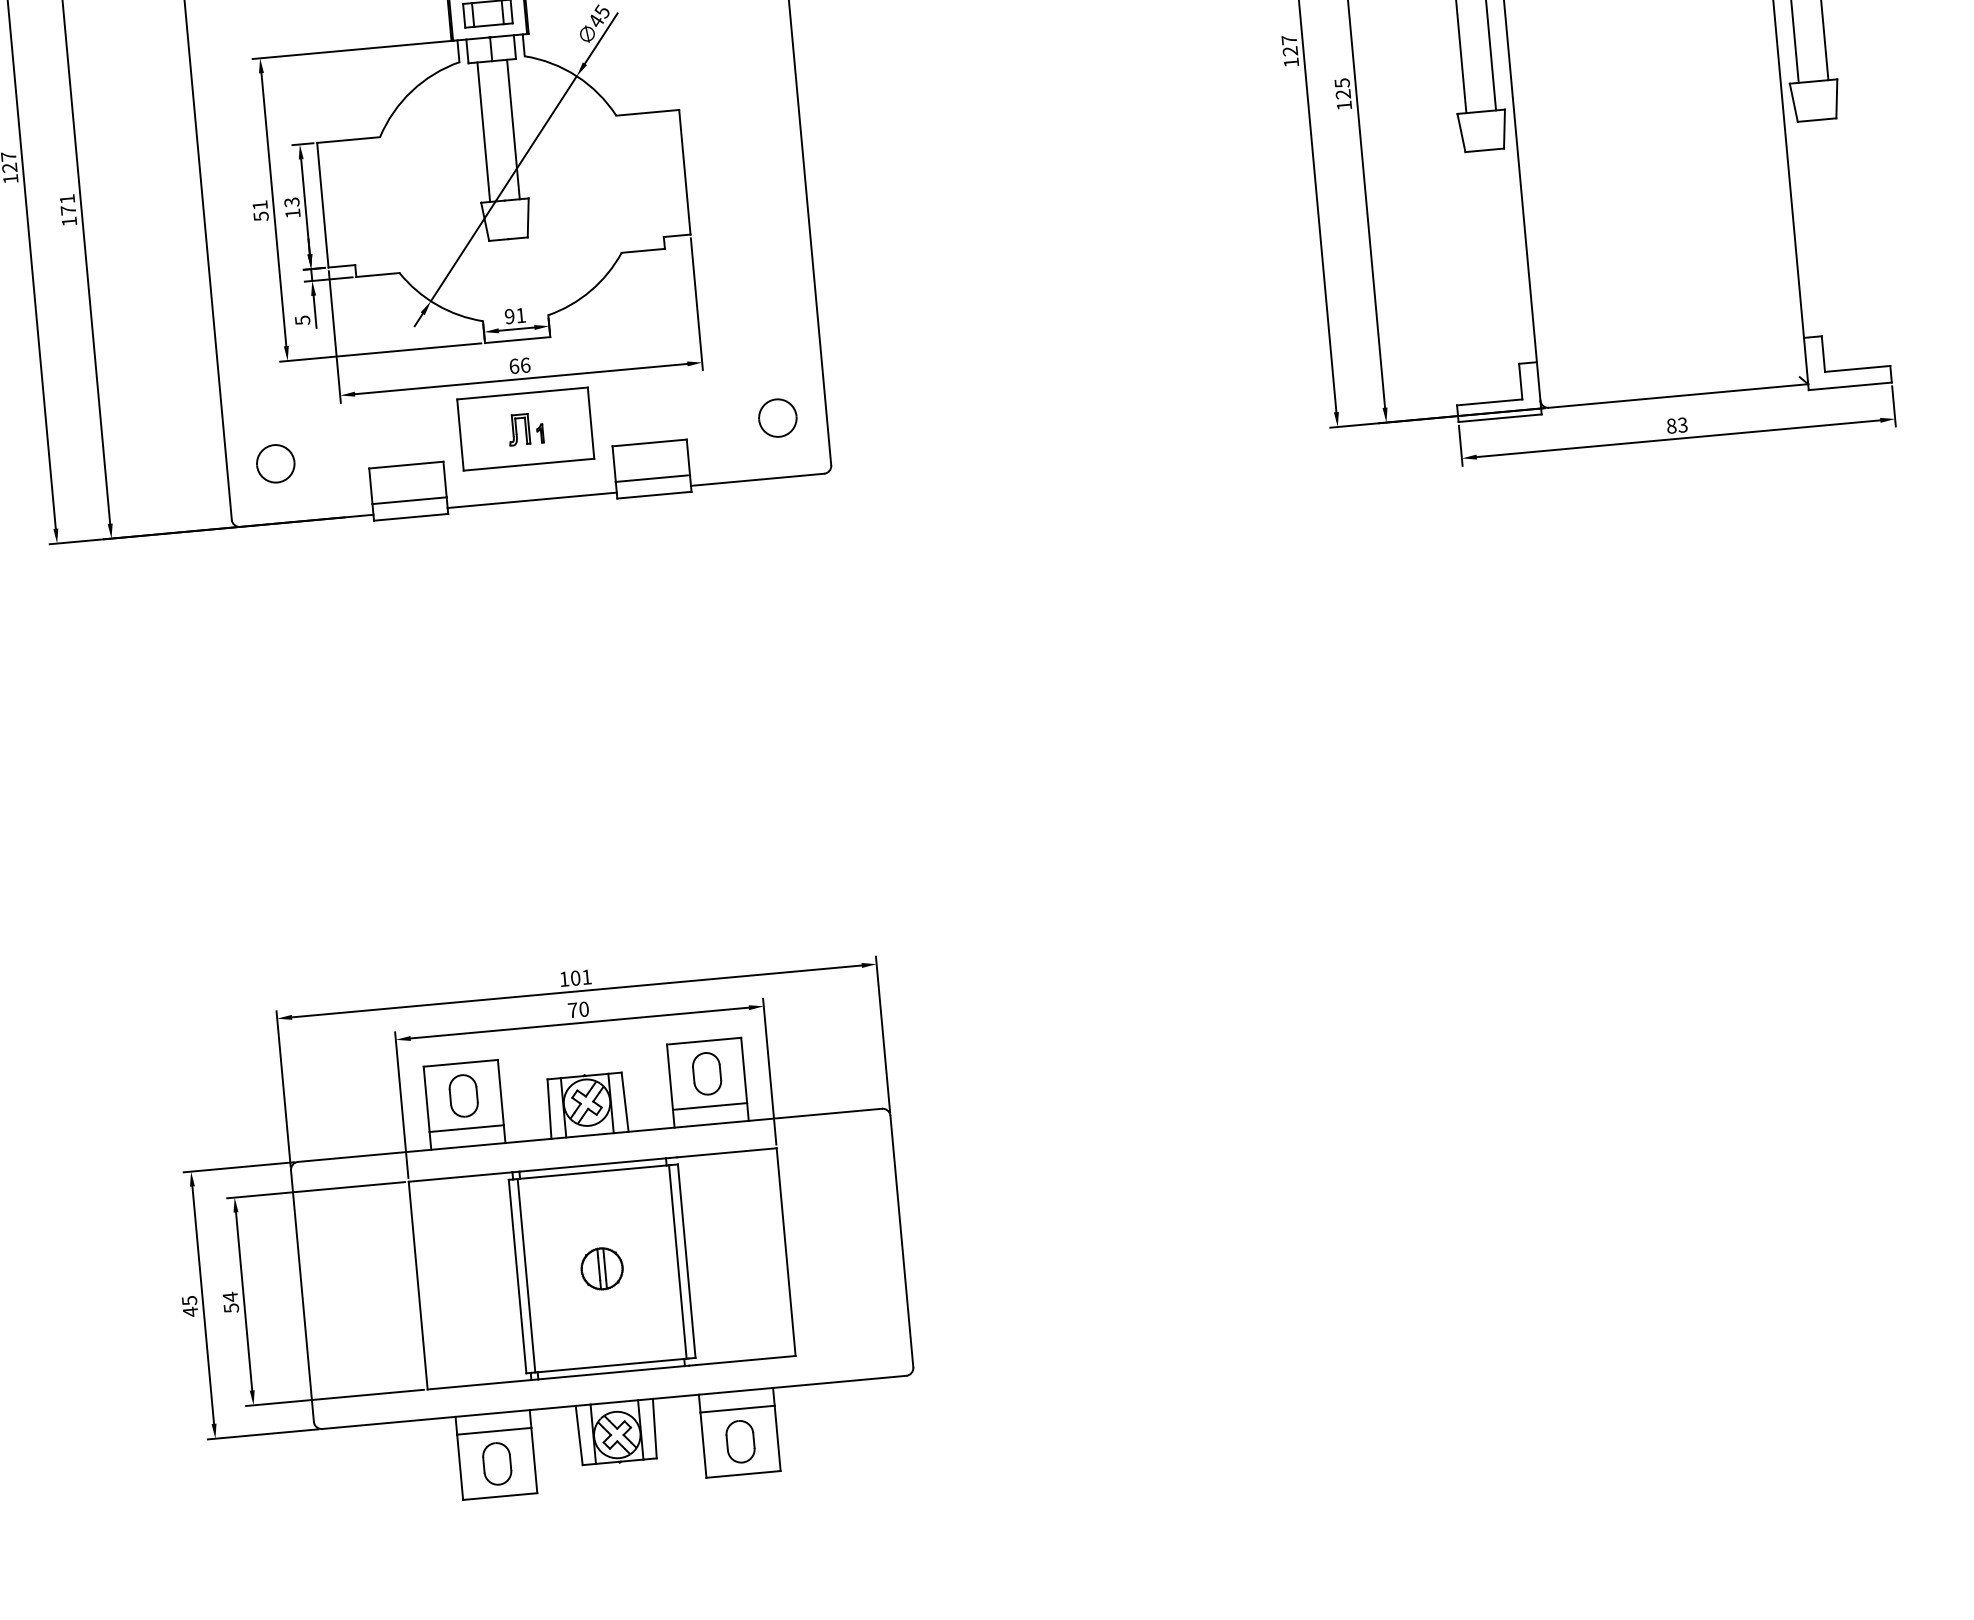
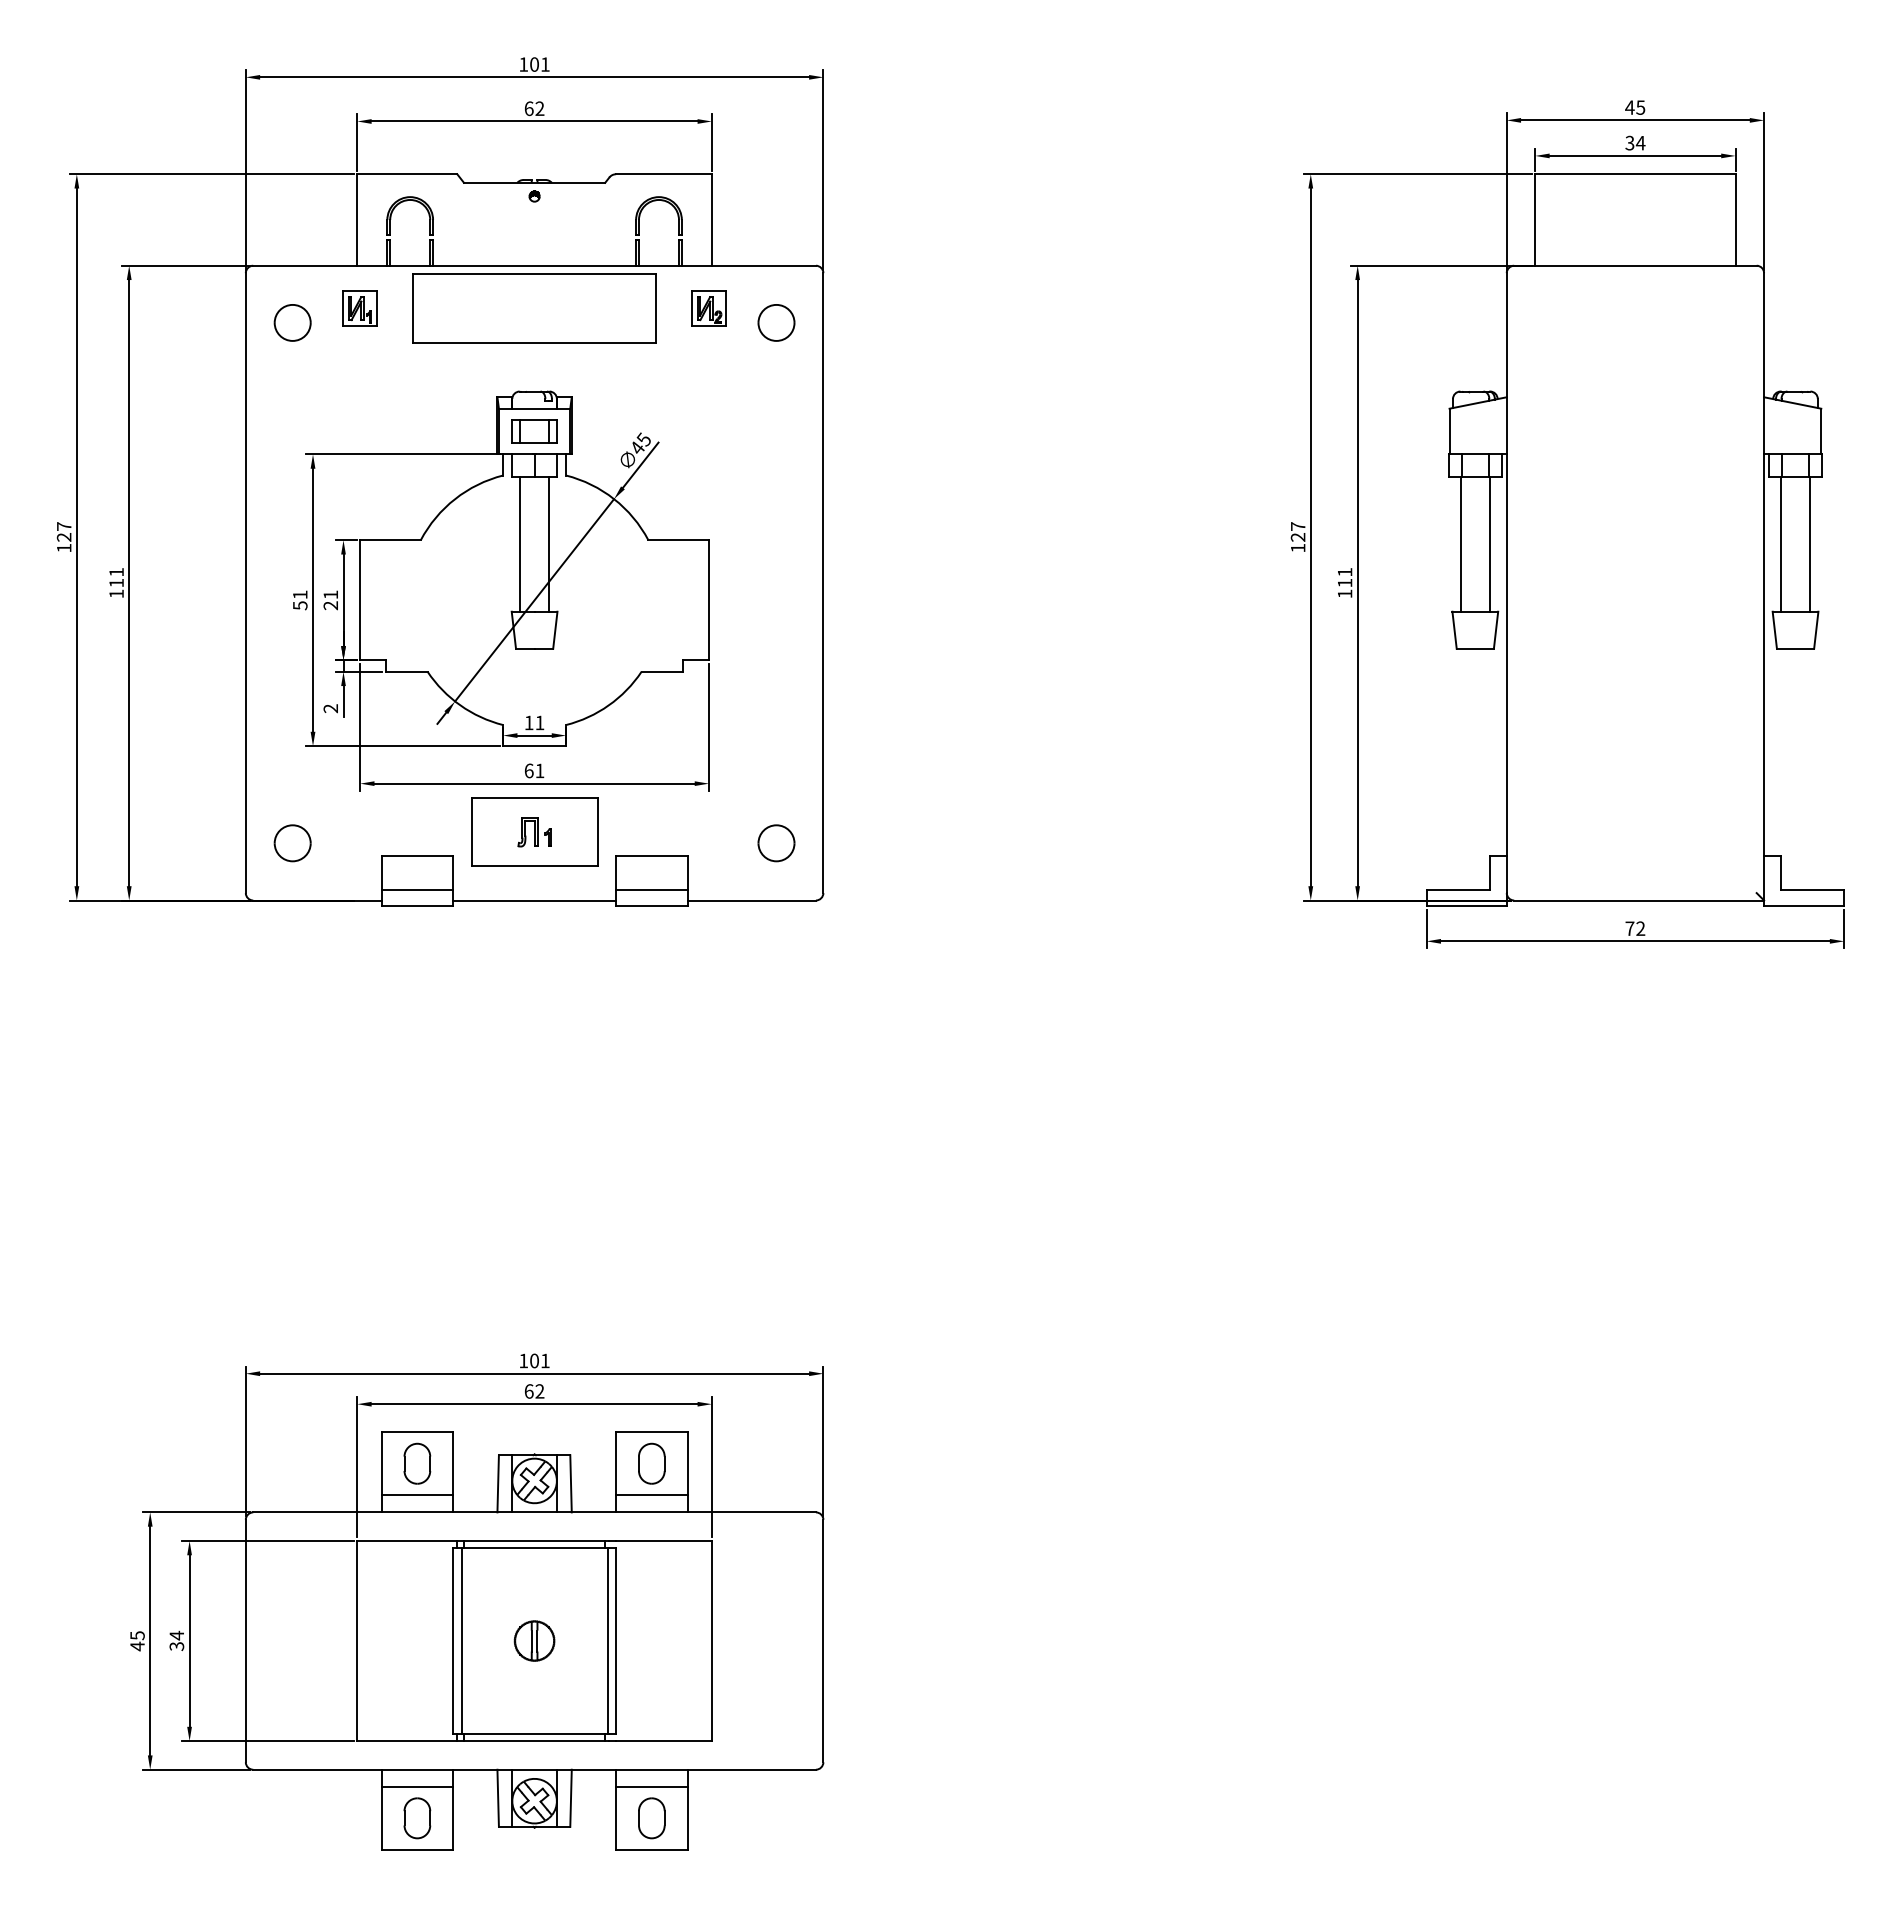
text: (1342, 88) -> (1344, 577), 125 -> 111
text: (292, 208) -> (330, 600), 13 -> 21
text: (68, 209) -> (116, 582), 171 -> 111
text: (509, 316) -> (528, 722), 91 -> 11
text: (302, 320) -> (330, 708), 5 -> 2
text: (525, 364) -> (539, 770), 66 -> 61
text: (1677, 425) -> (1635, 928), 83 -> 72
text: (578, 1009) -> (534, 1391), 70 -> 62
text: (231, 1308) -> (176, 1646), 54 -> 34

